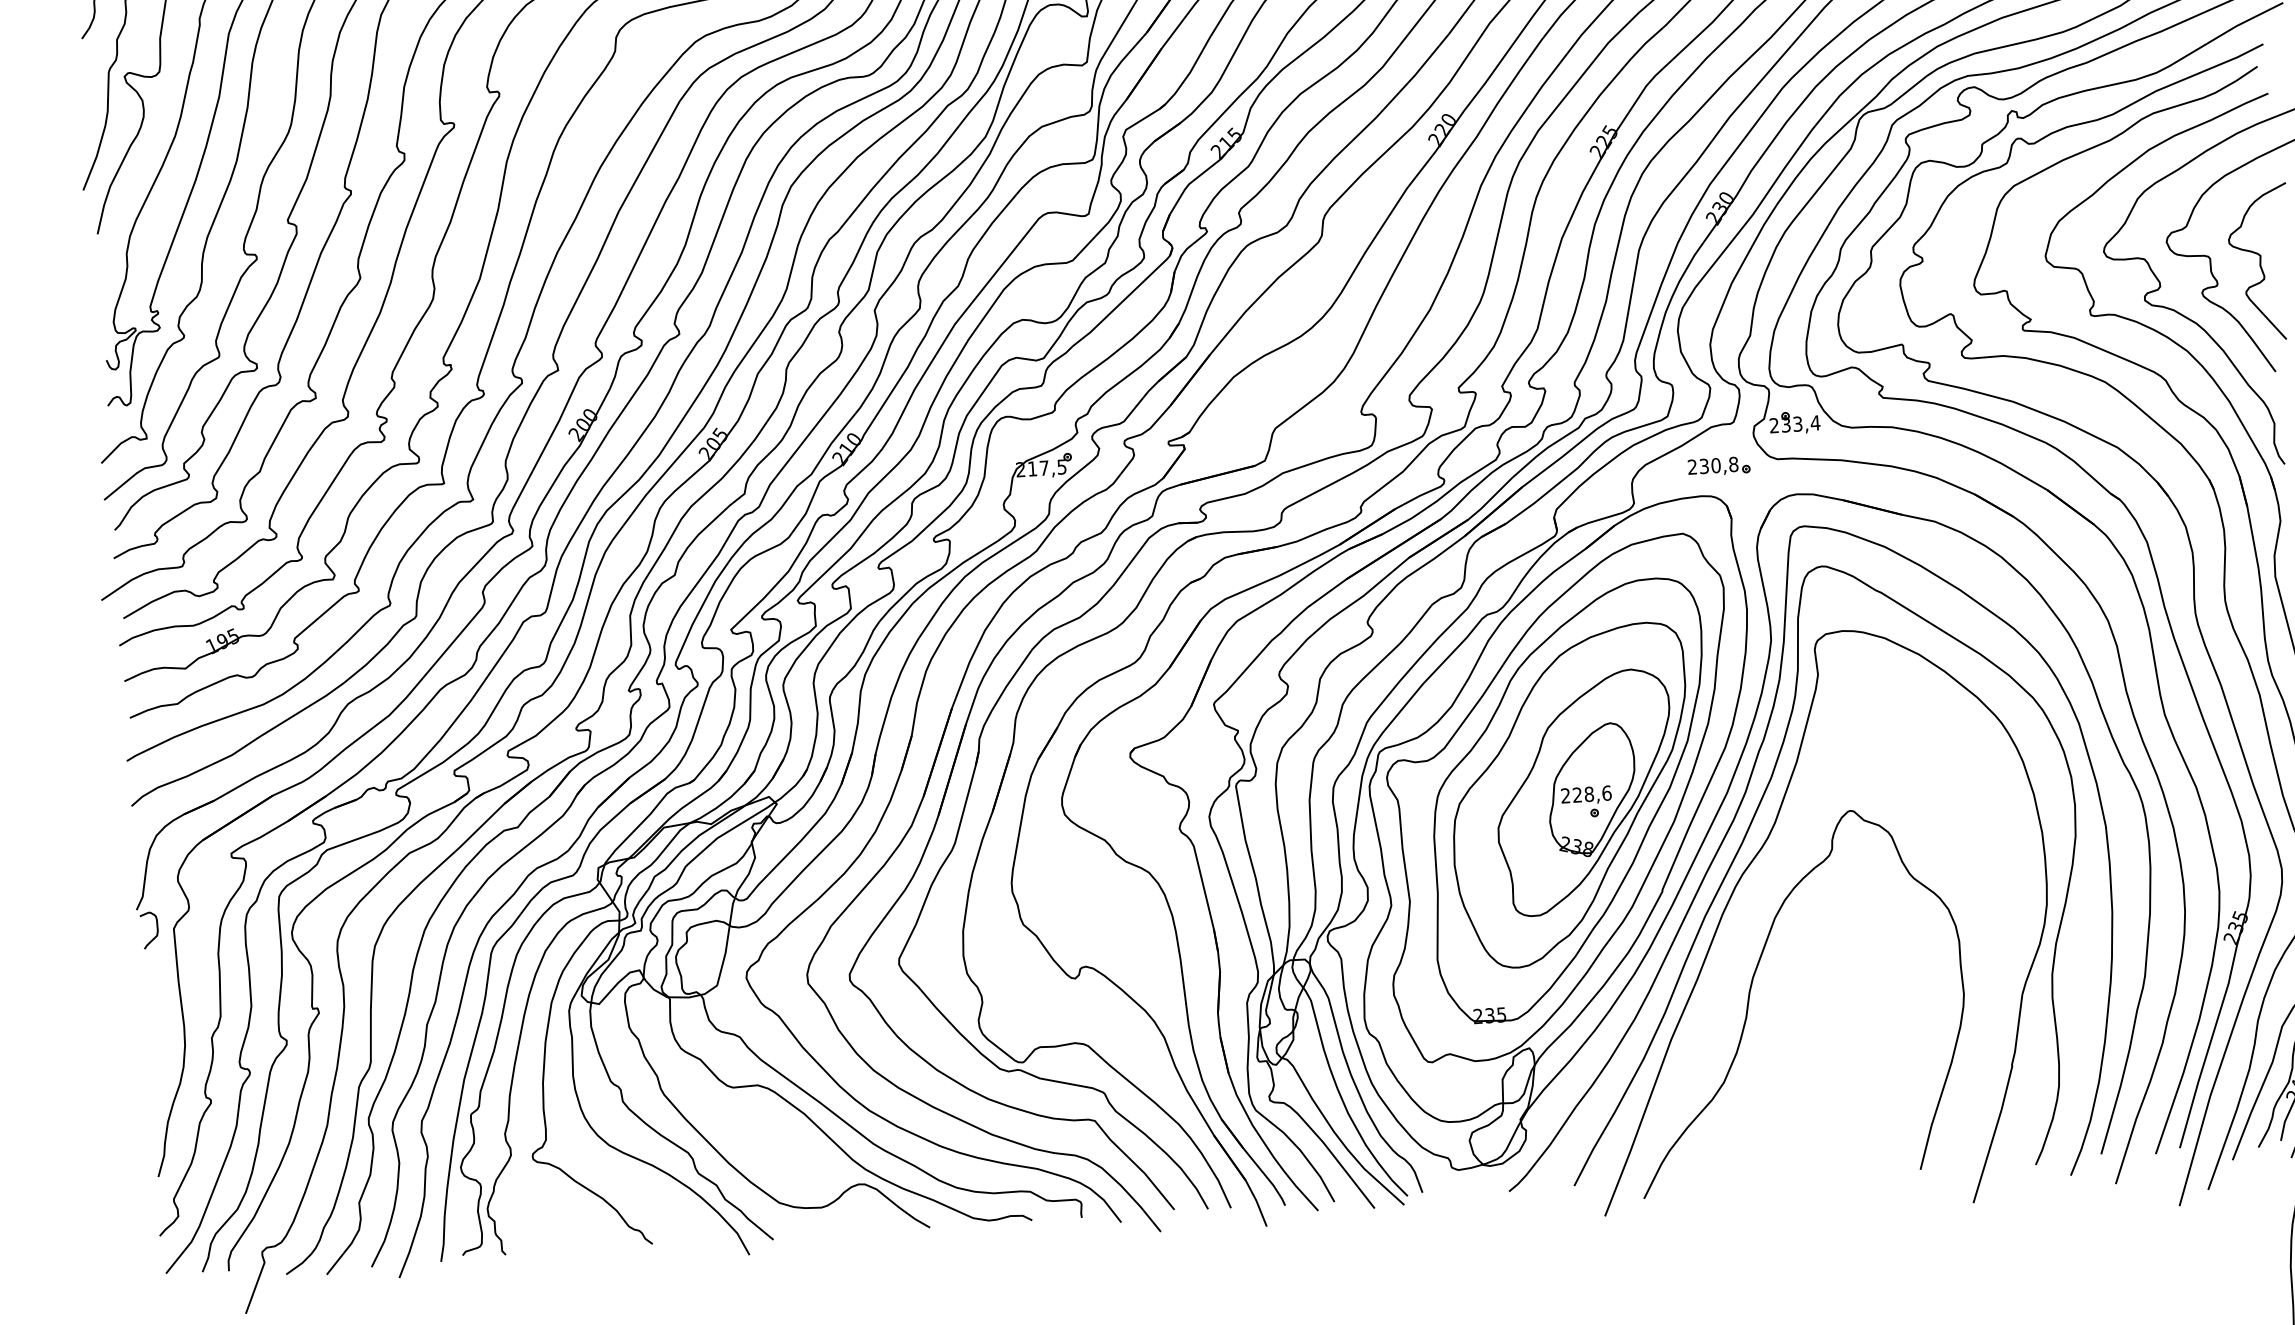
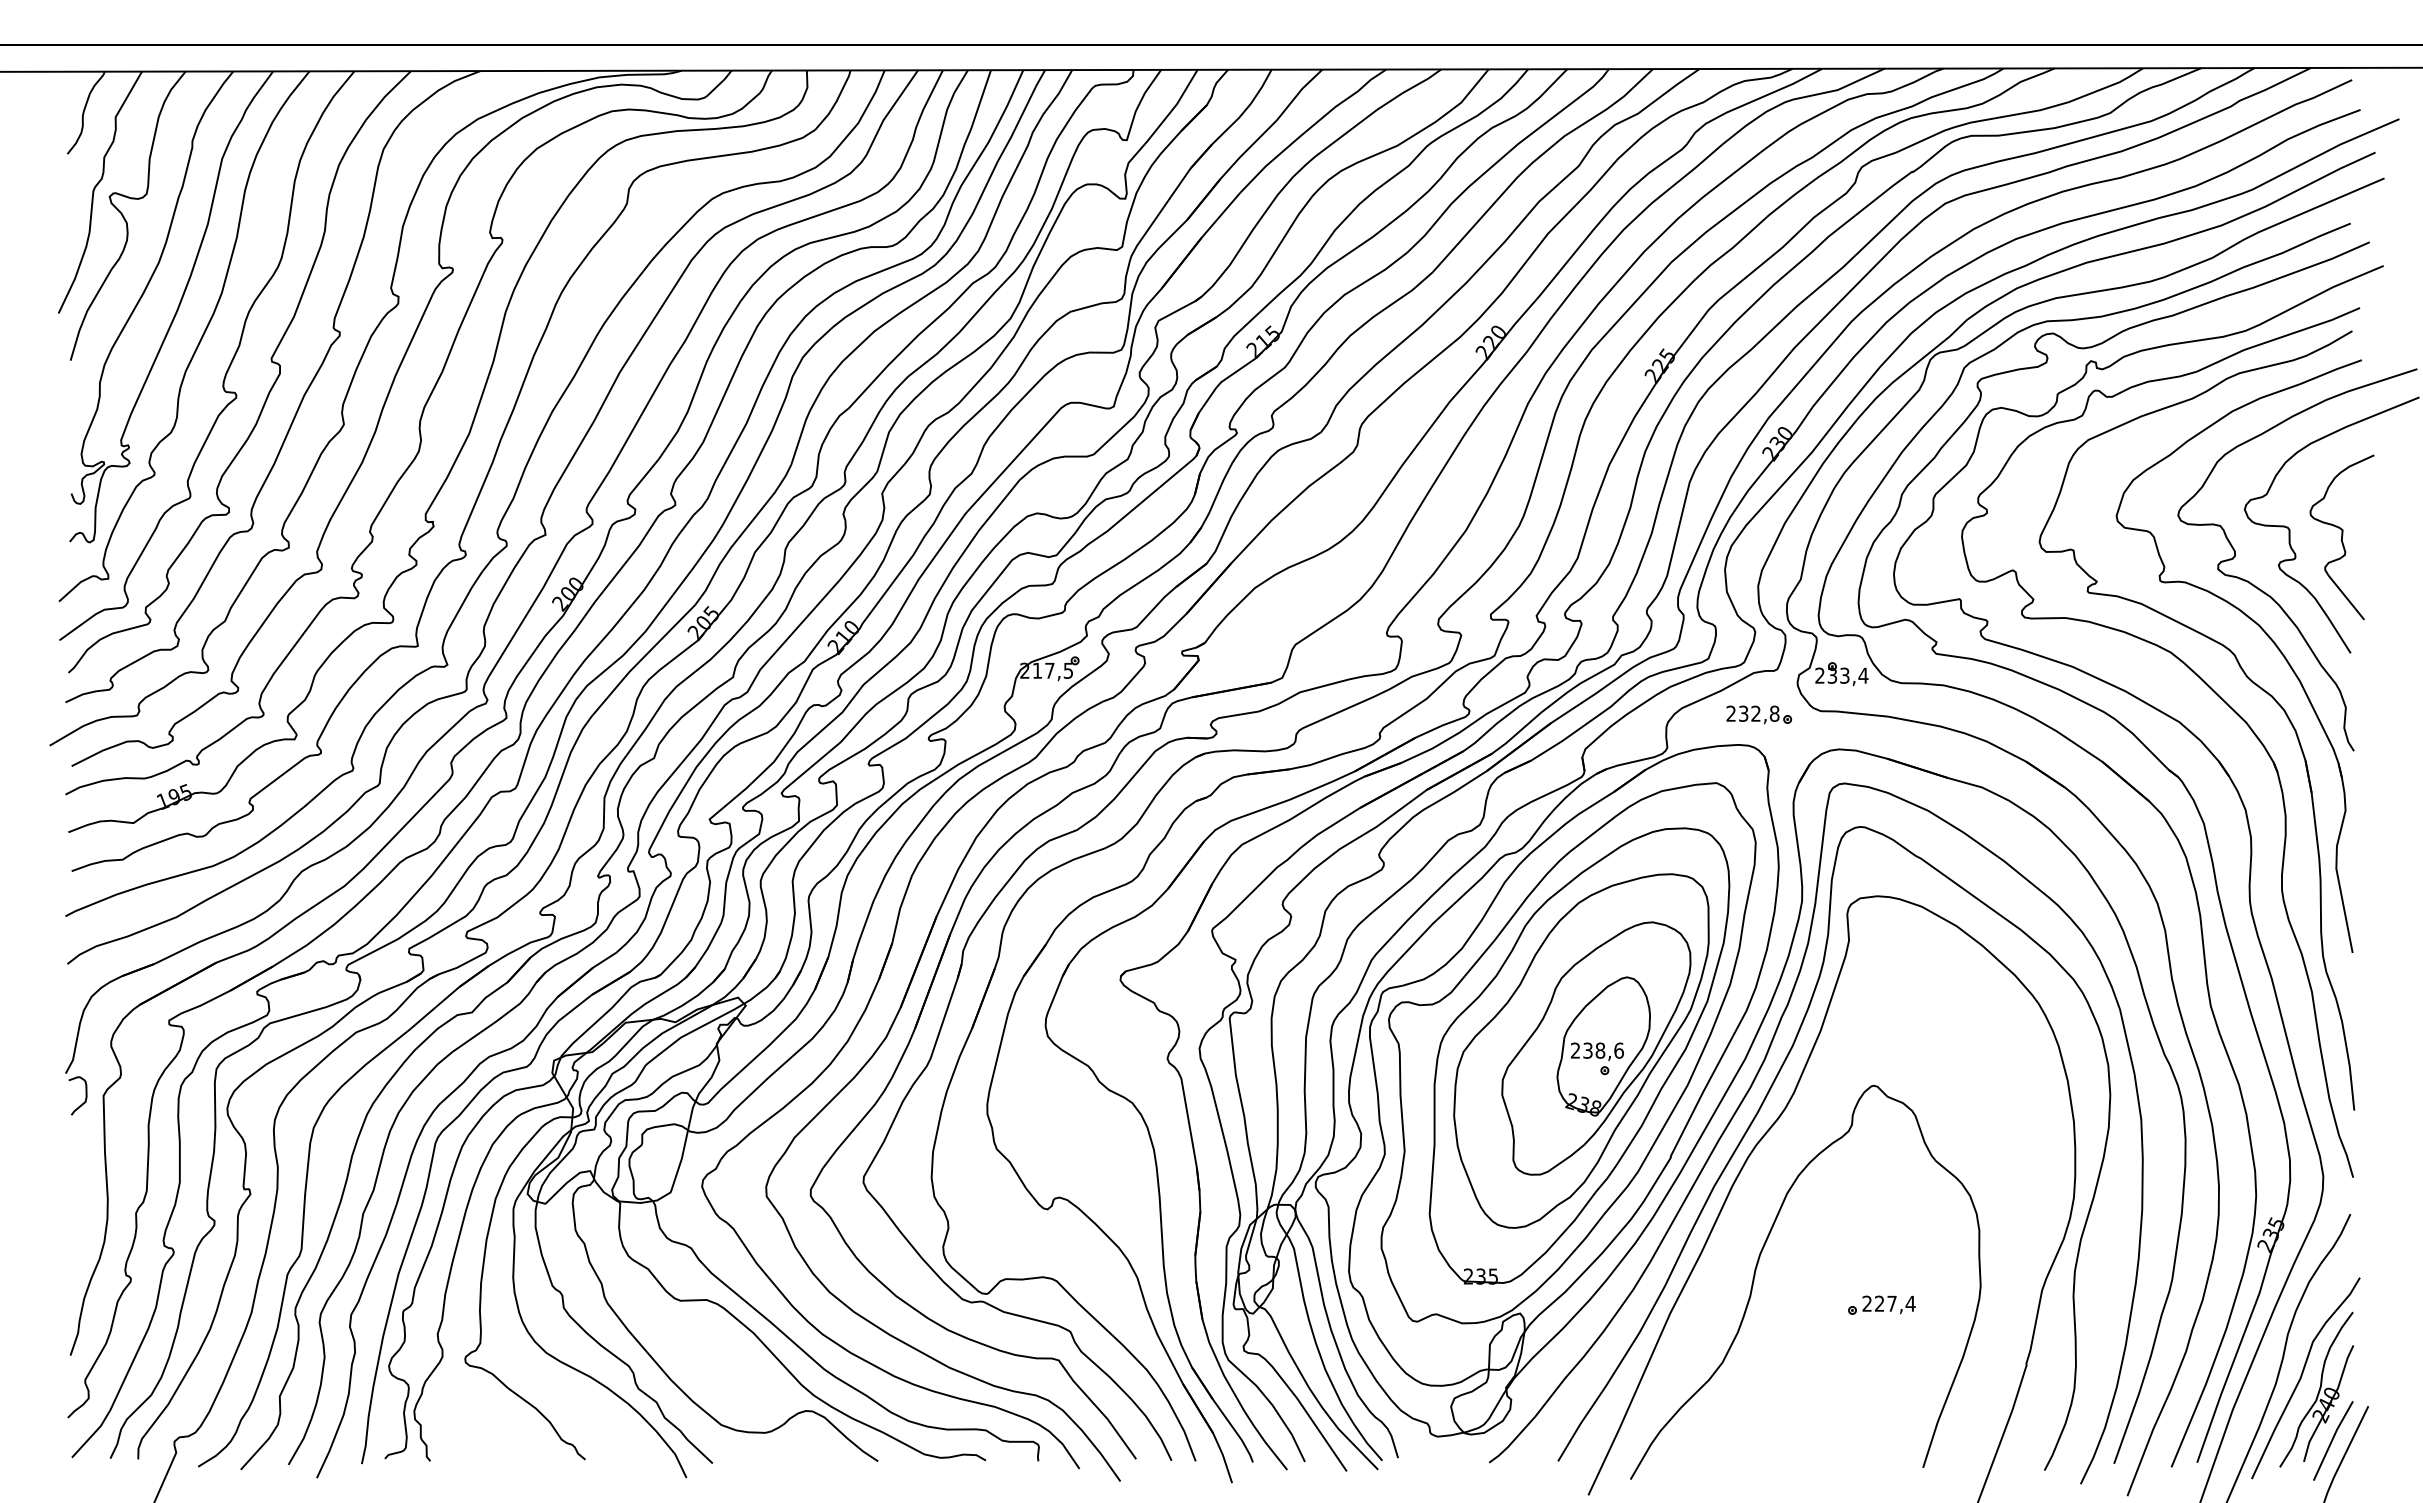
text: (1715, 465) -> (1755, 713), 230,8 -> 232,8
text: (1576, 794) -> (1587, 1050), 228,6 -> 238,6
part: (1871, 1017) -> (1881, 1304), added

